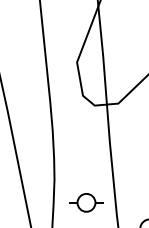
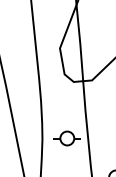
part: (85, 202) -> (66, 138), moved

